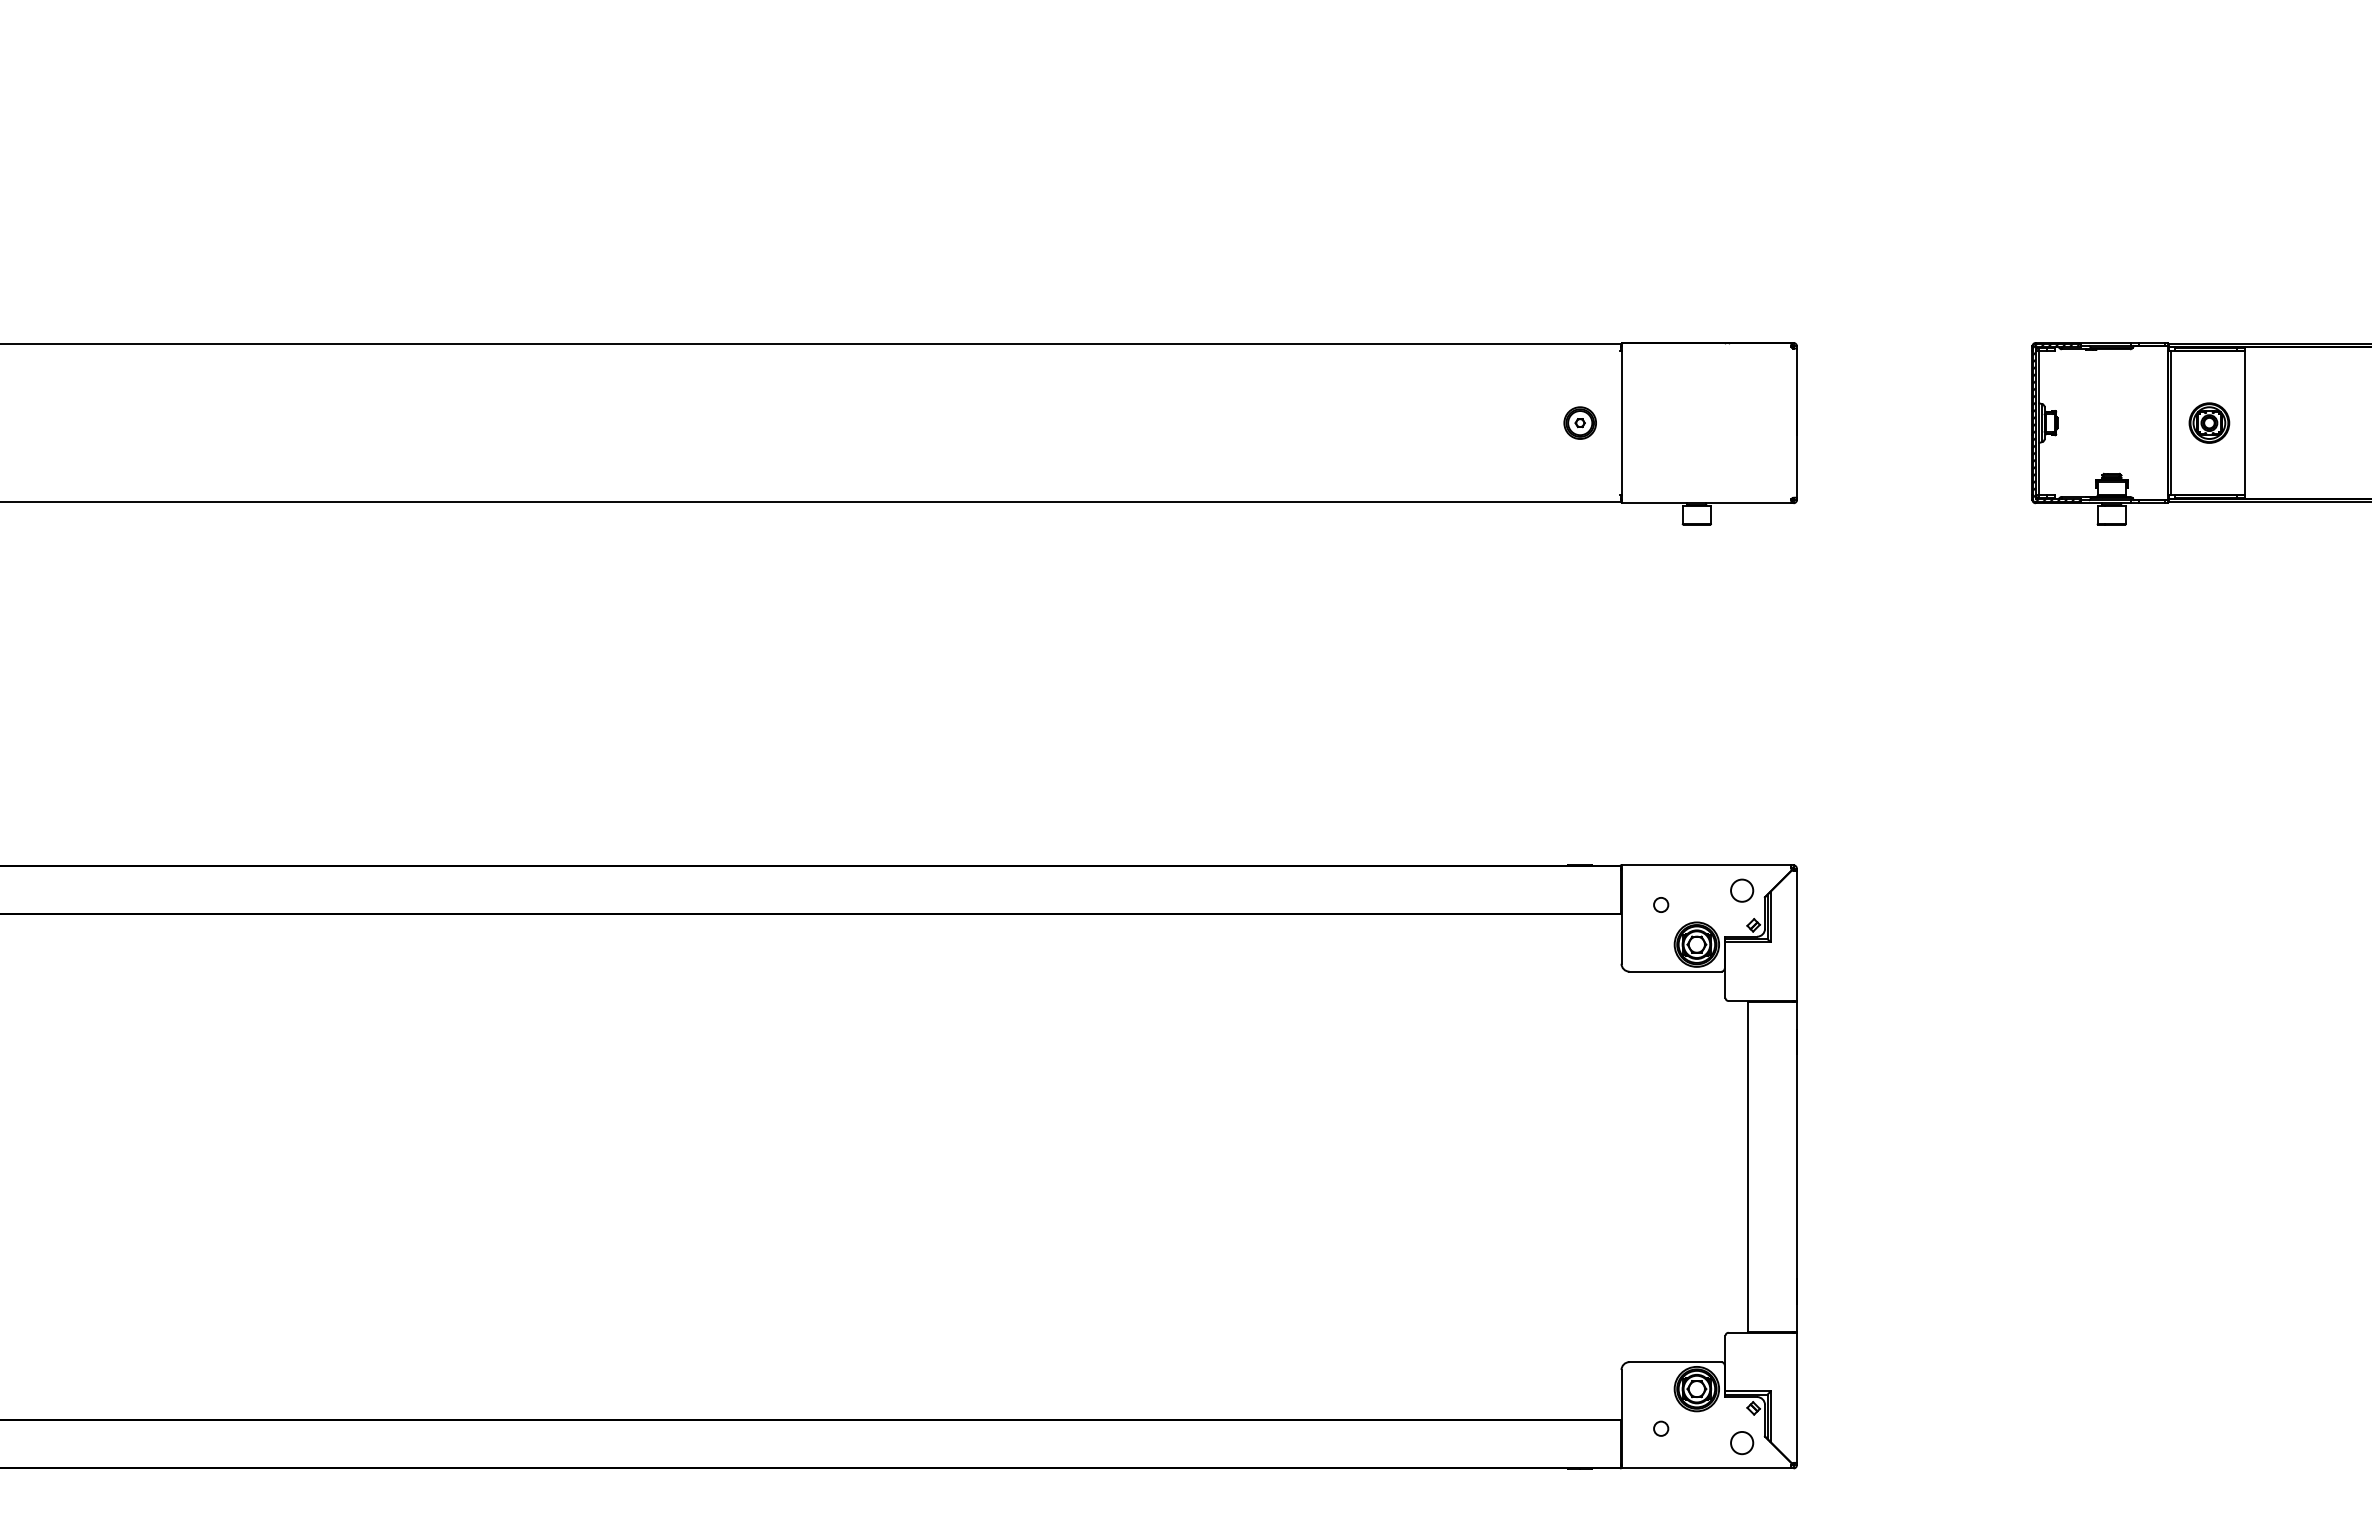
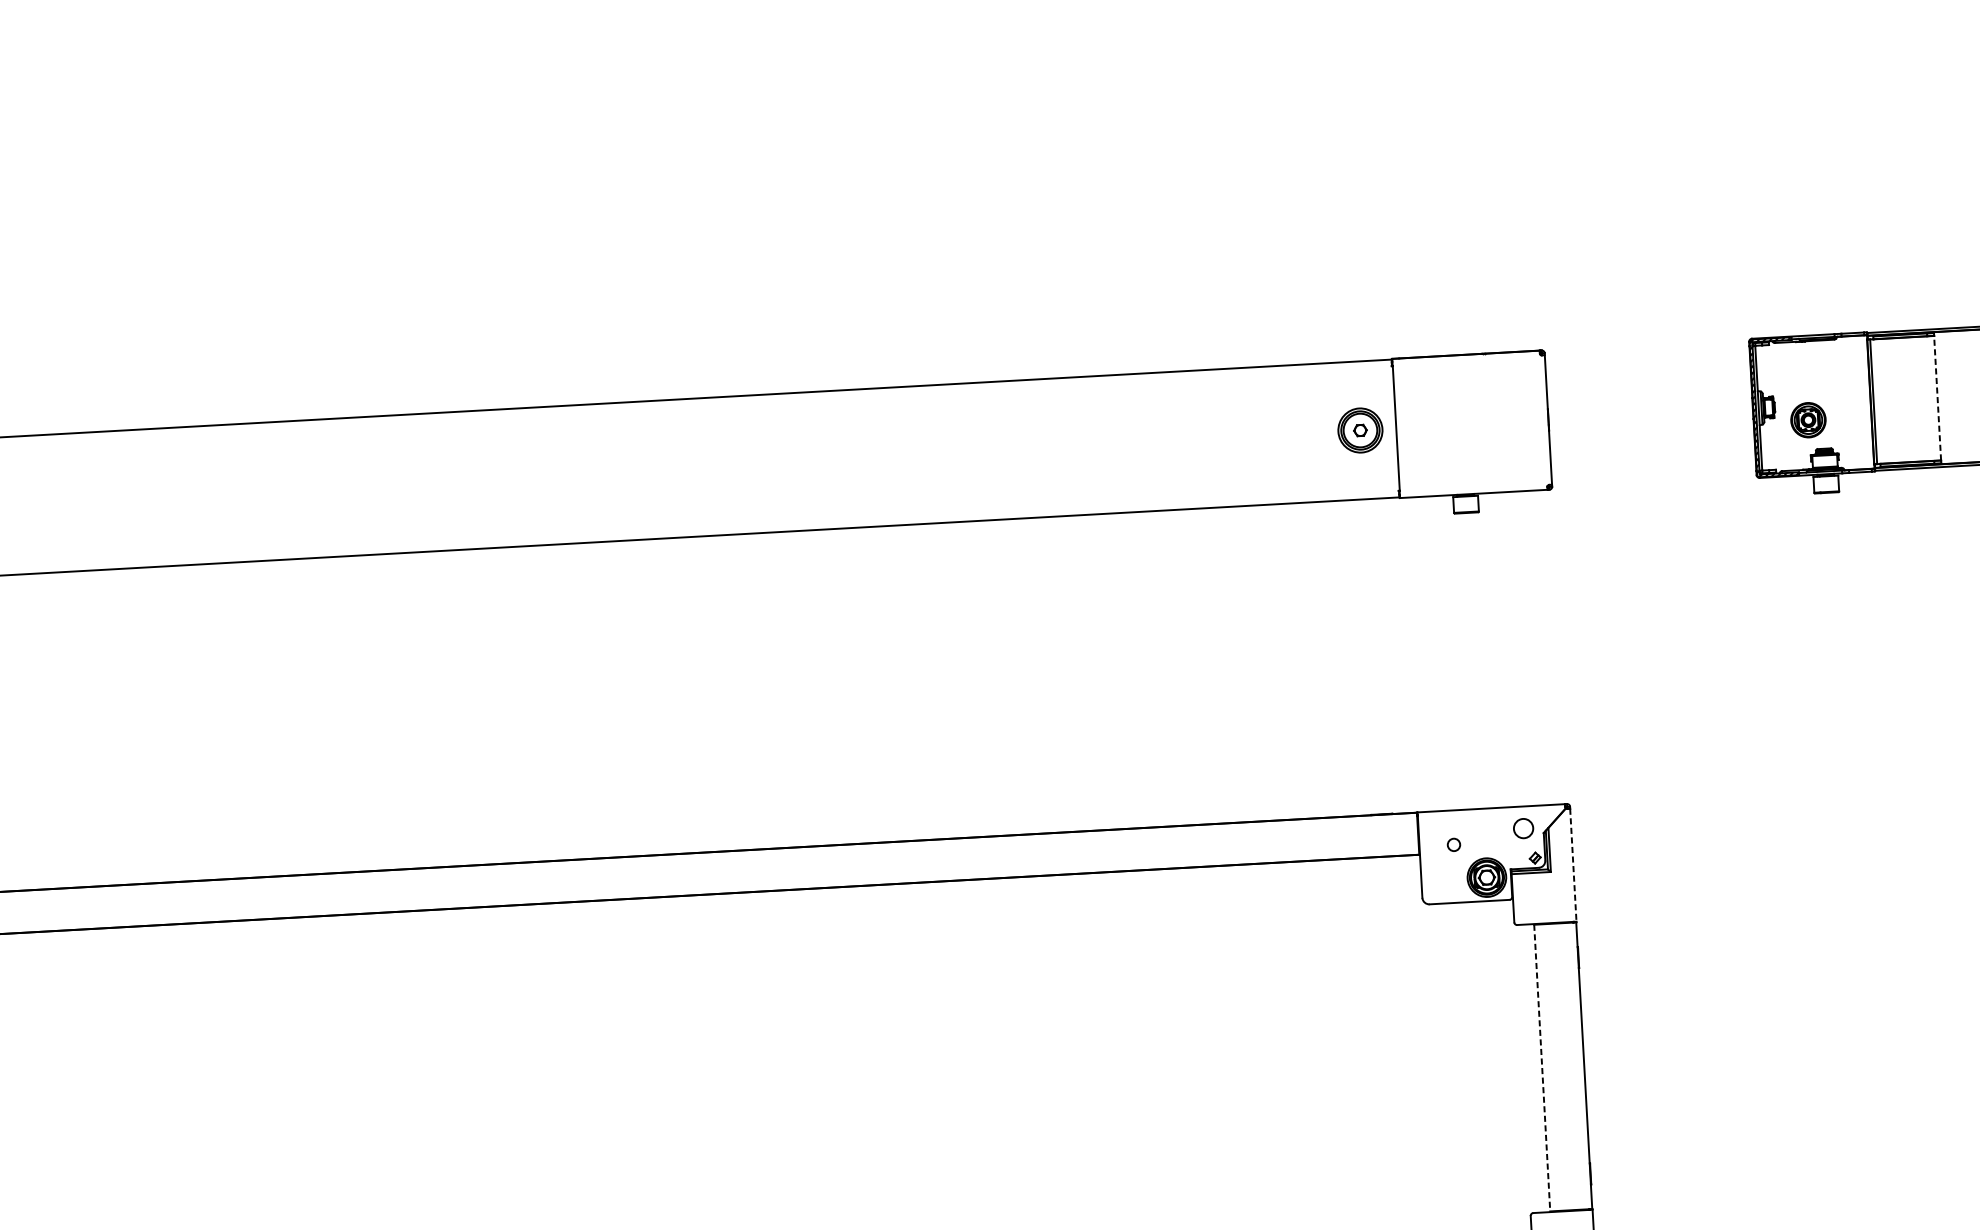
part: (1579, 422) -> (1359, 429), size x1.6
part: (2209, 422) -> (1808, 419), moved
line: (2245, 423) -> (1937, 398), solid -> dashed
line: (1796, 936) -> (1573, 865), solid -> dashed
line: (1748, 1167) -> (1542, 1068), solid -> dashed

